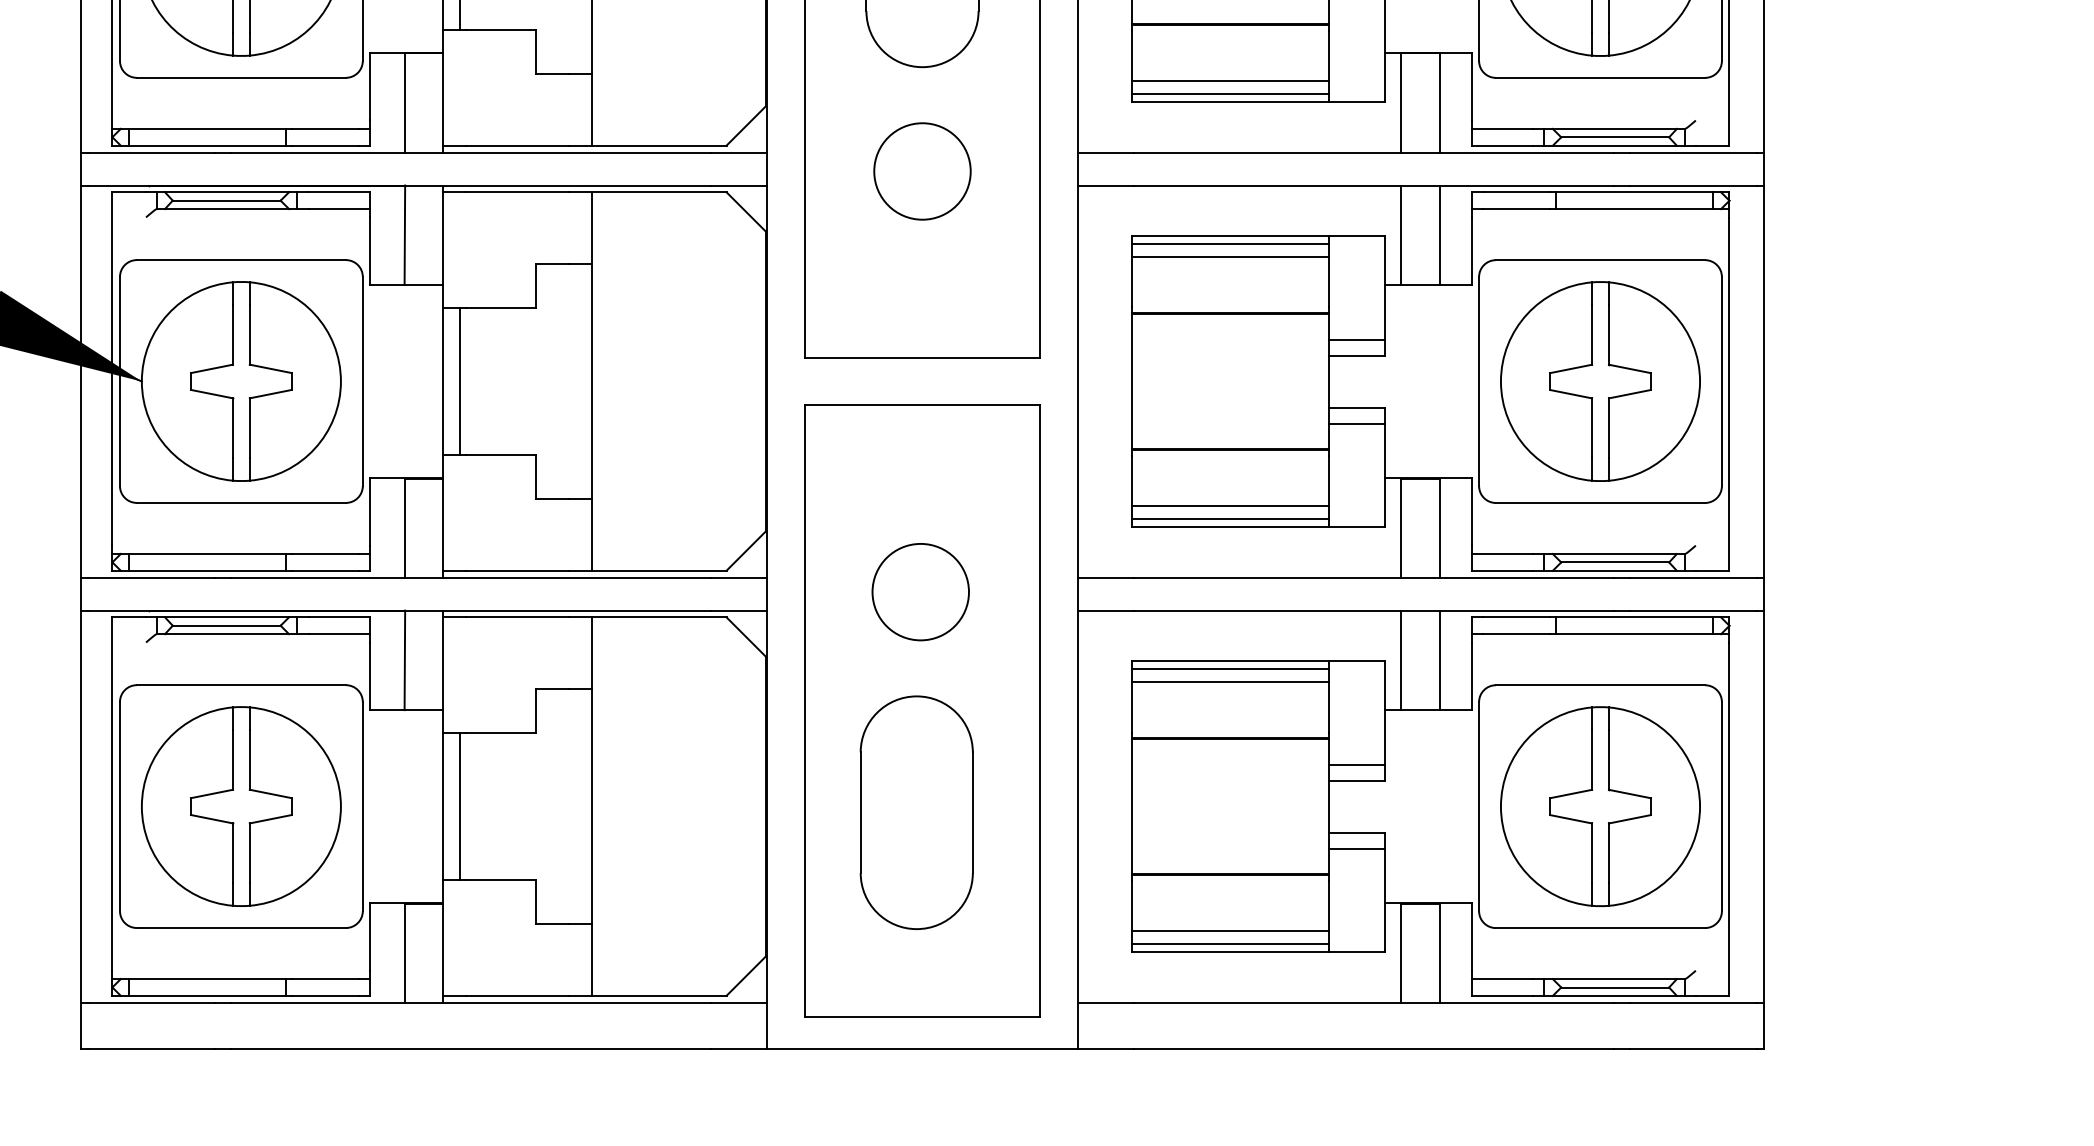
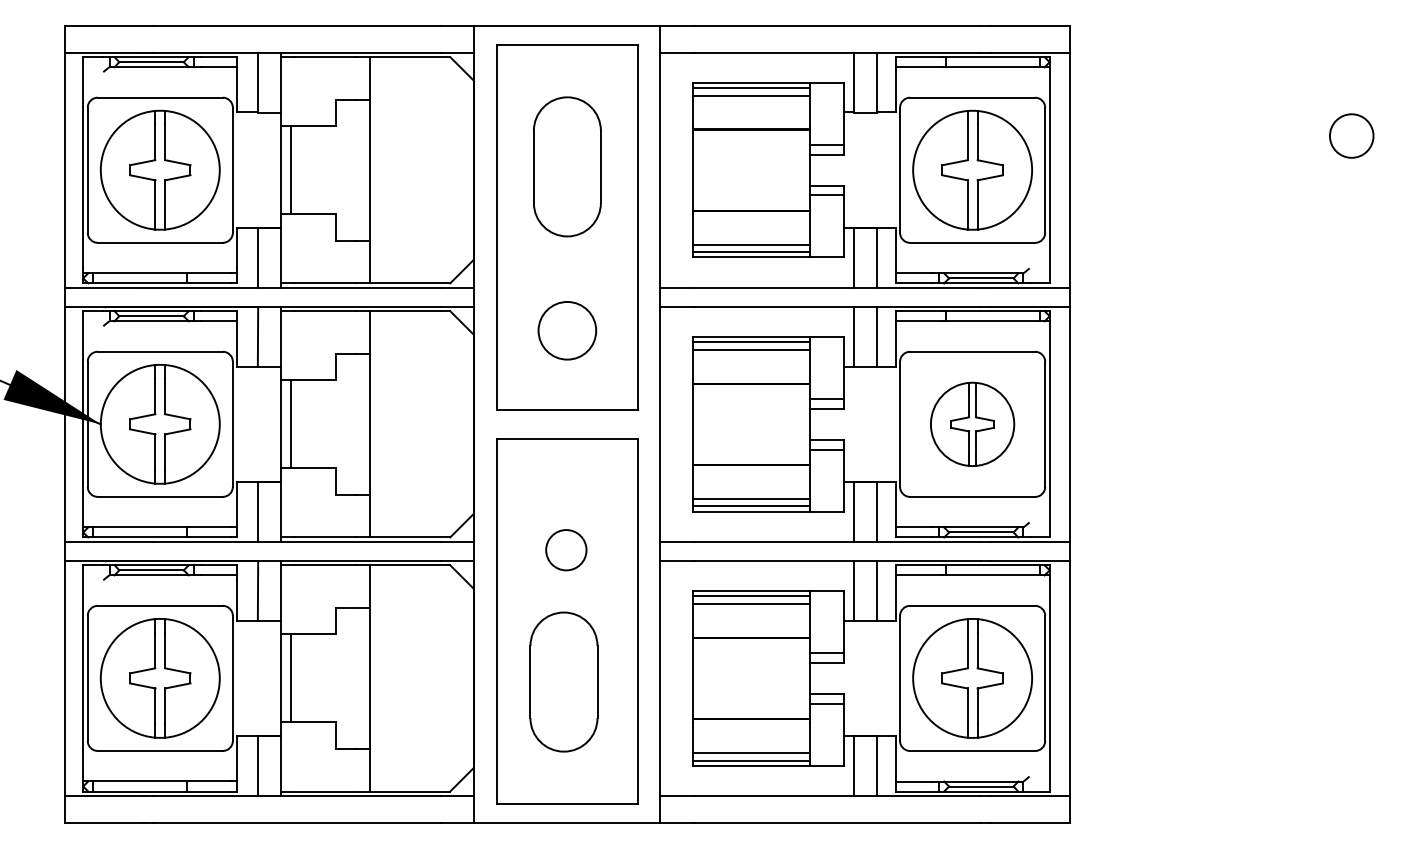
circle: (922, 170) -> (567, 330), moved
part: (1600, 381) -> (972, 424), size x0.7
circle: (920, 592) -> (566, 550), size x0.7

